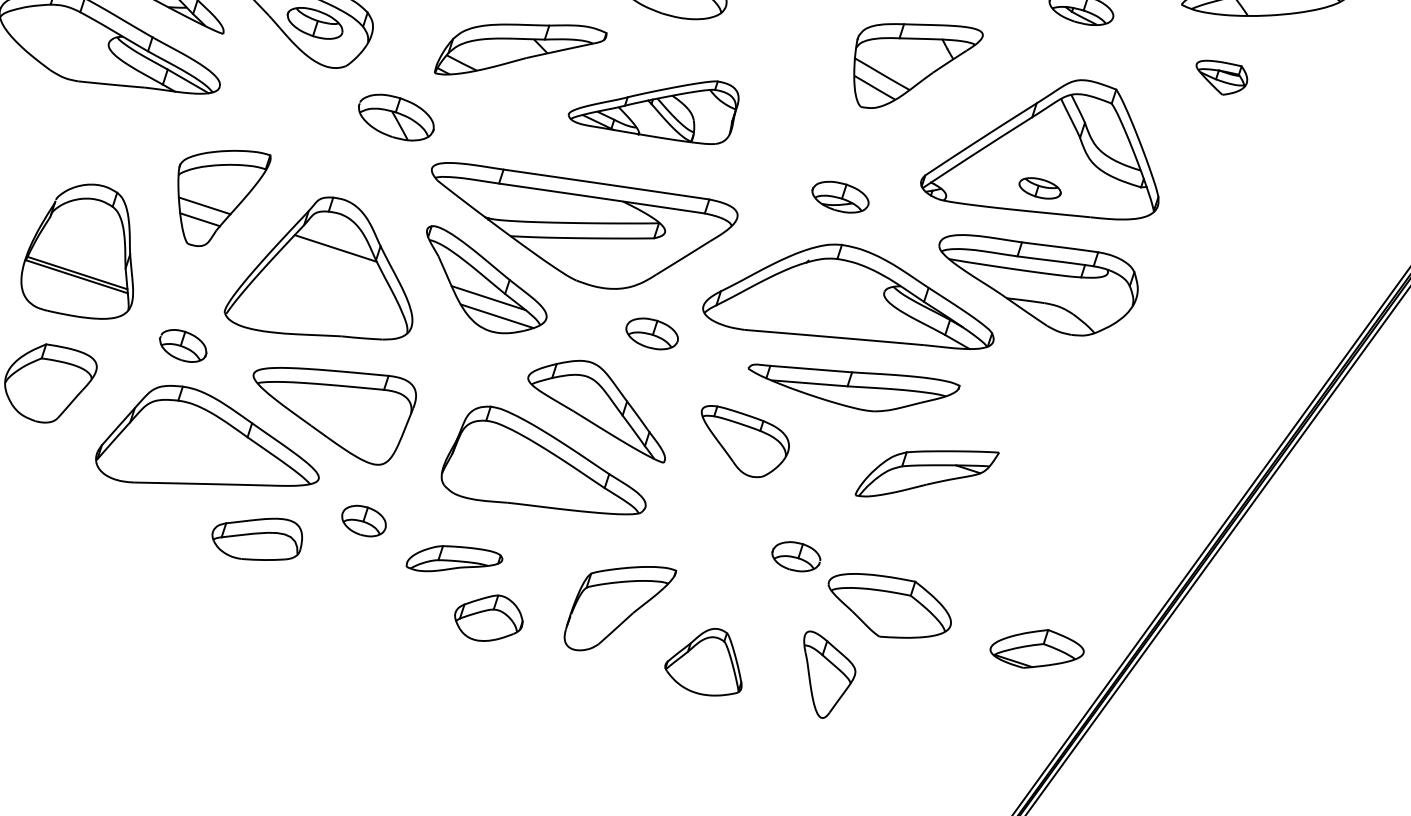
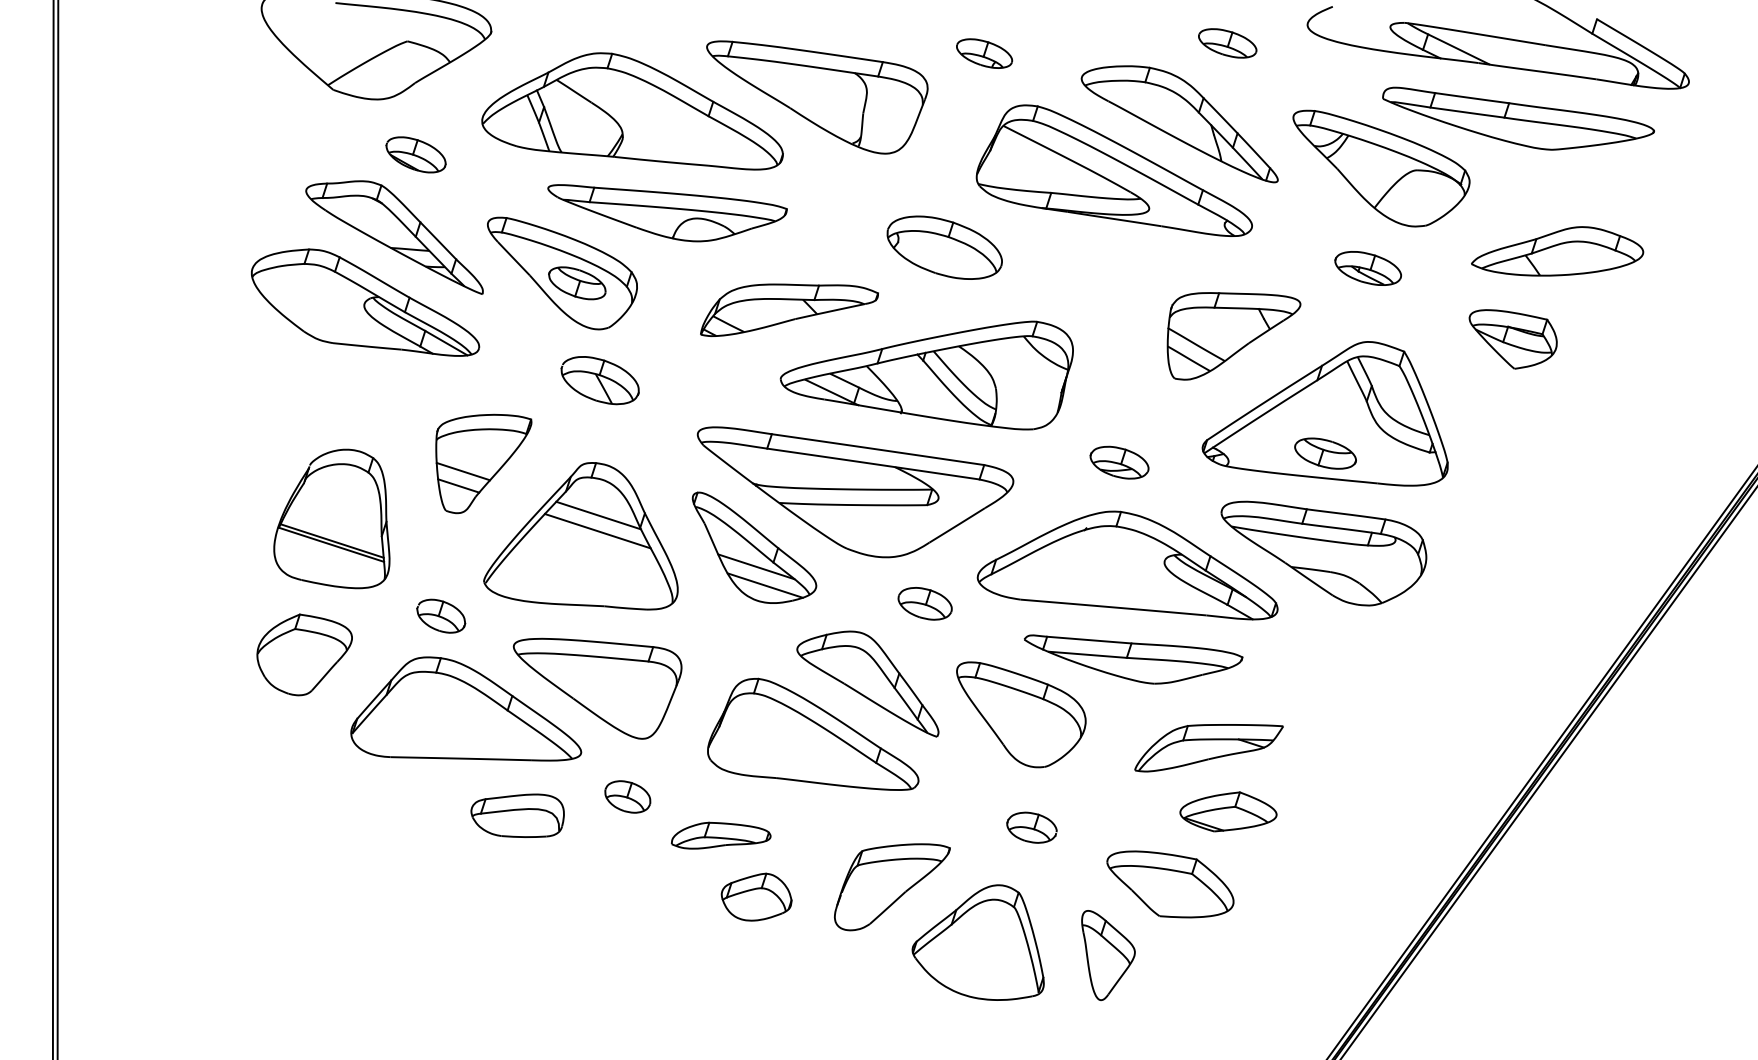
part: (917, 66) -> (1233, 336), moved
part: (1221, 77) -> (1512, 339), size x1.67
part: (653, 112) -> (926, 375), size x1.67
part: (395, 117) -> (599, 380), moved
part: (1040, 188) -> (1325, 453), size x1.43
line: (334, 263) -> (597, 531), added
part: (745, 441) -> (1021, 714), size x1.43
part: (795, 556) -> (1031, 827), moved
part: (1037, 648) -> (1228, 811), moved
part: (702, 662) -> (977, 942), size x1.67

